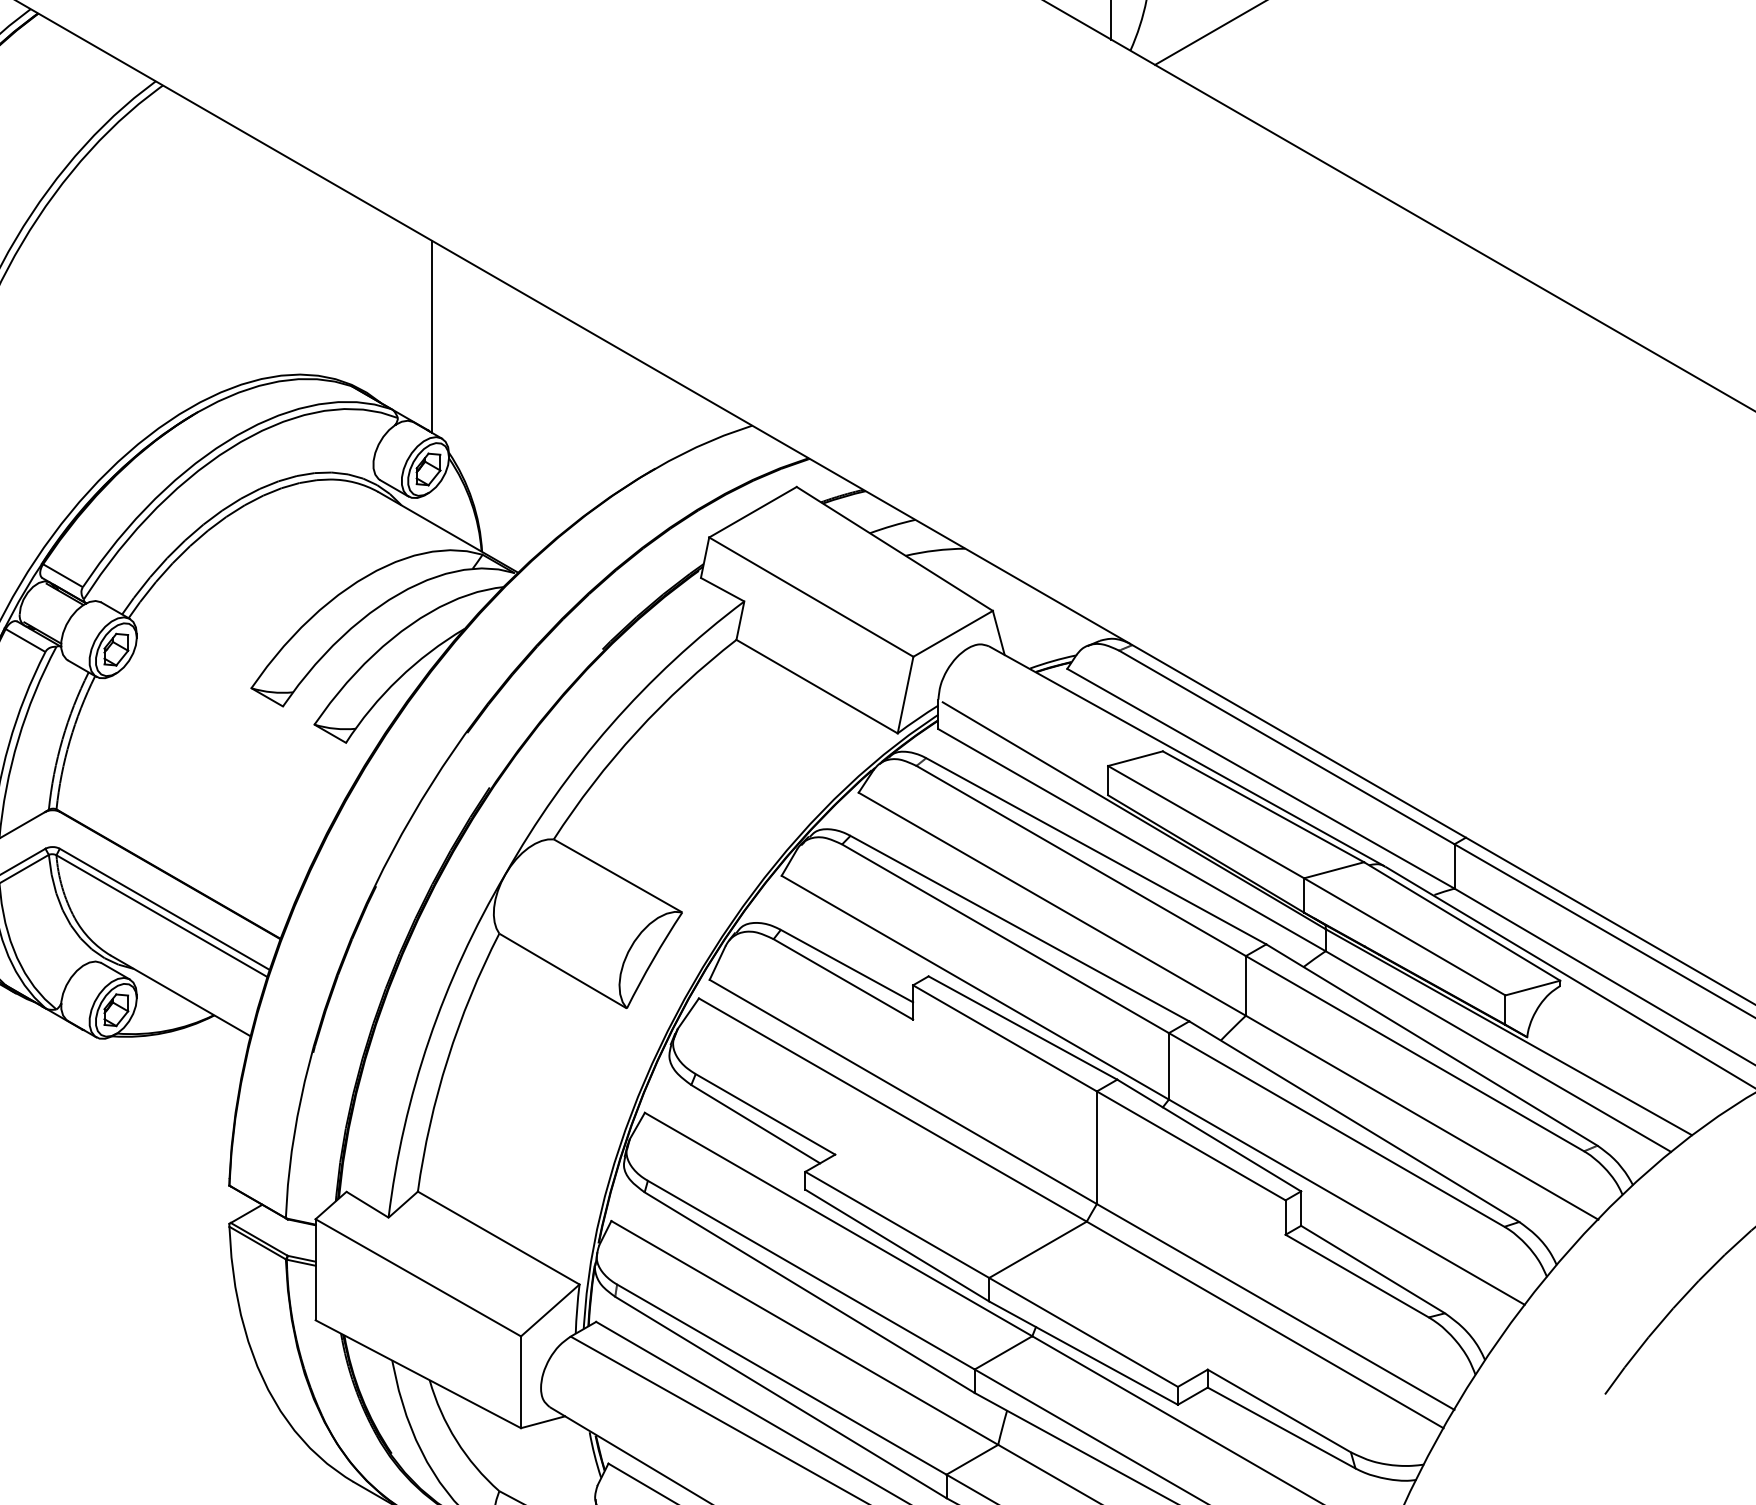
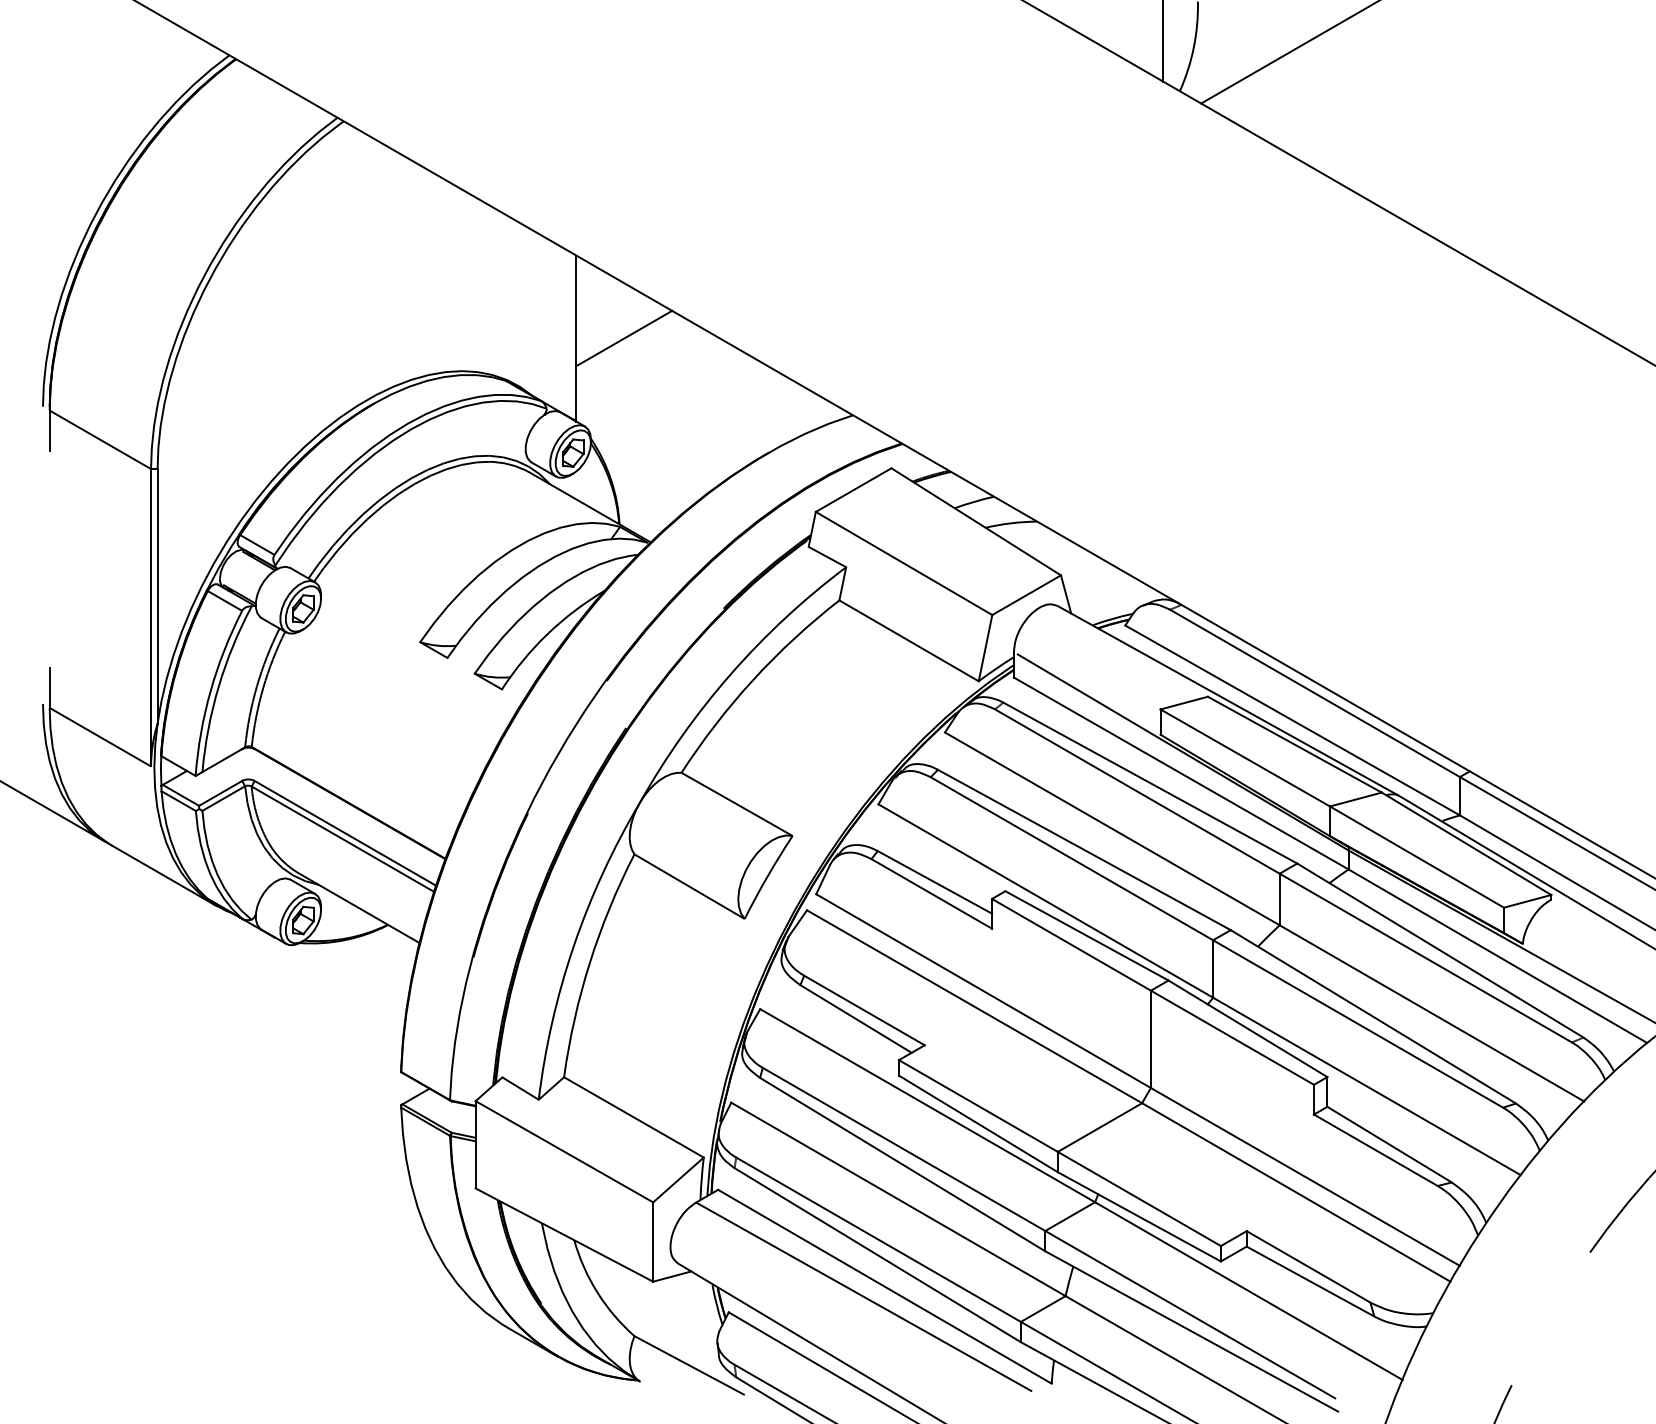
line: (487, 336) -> (624, 338), added

